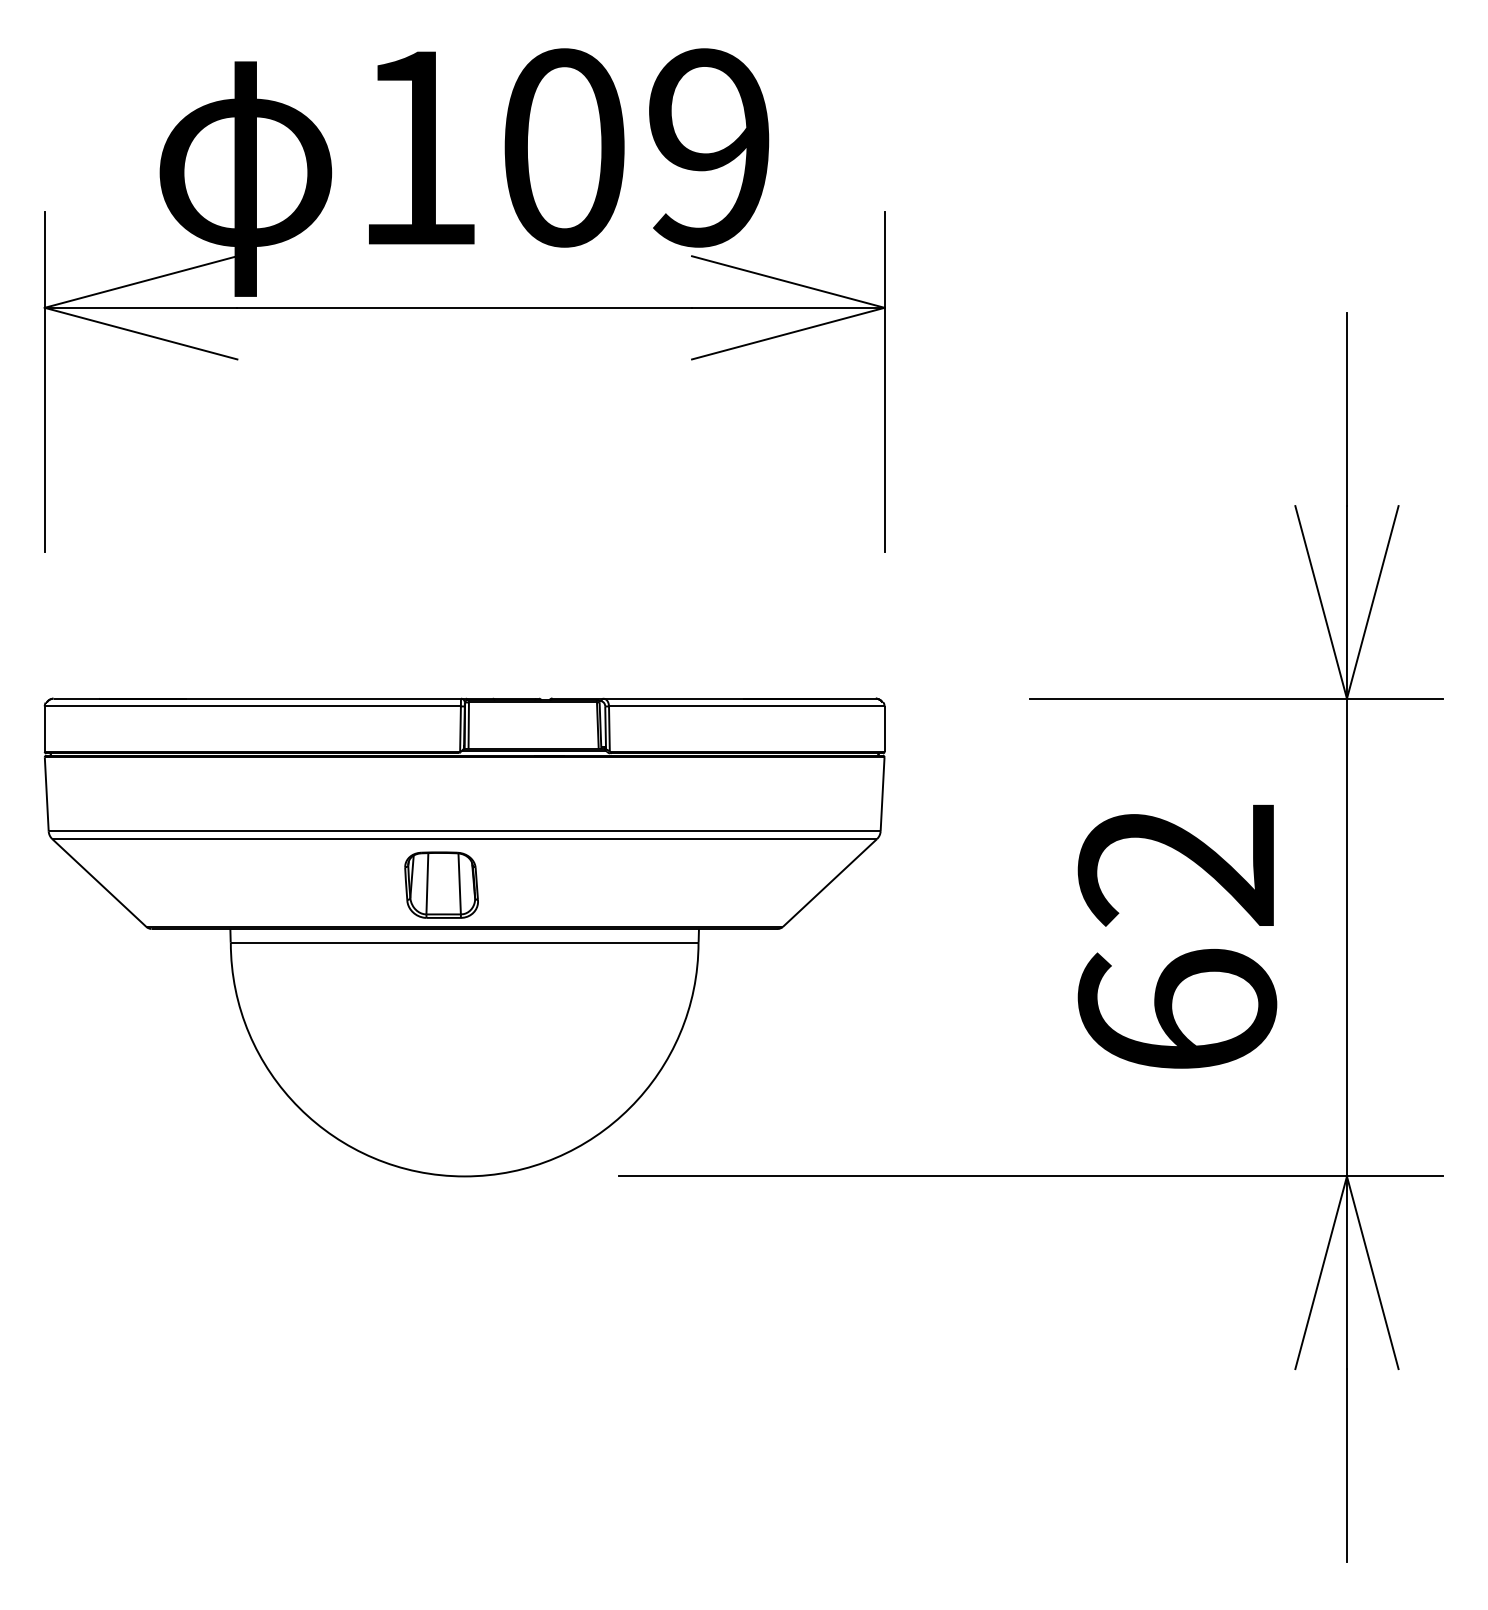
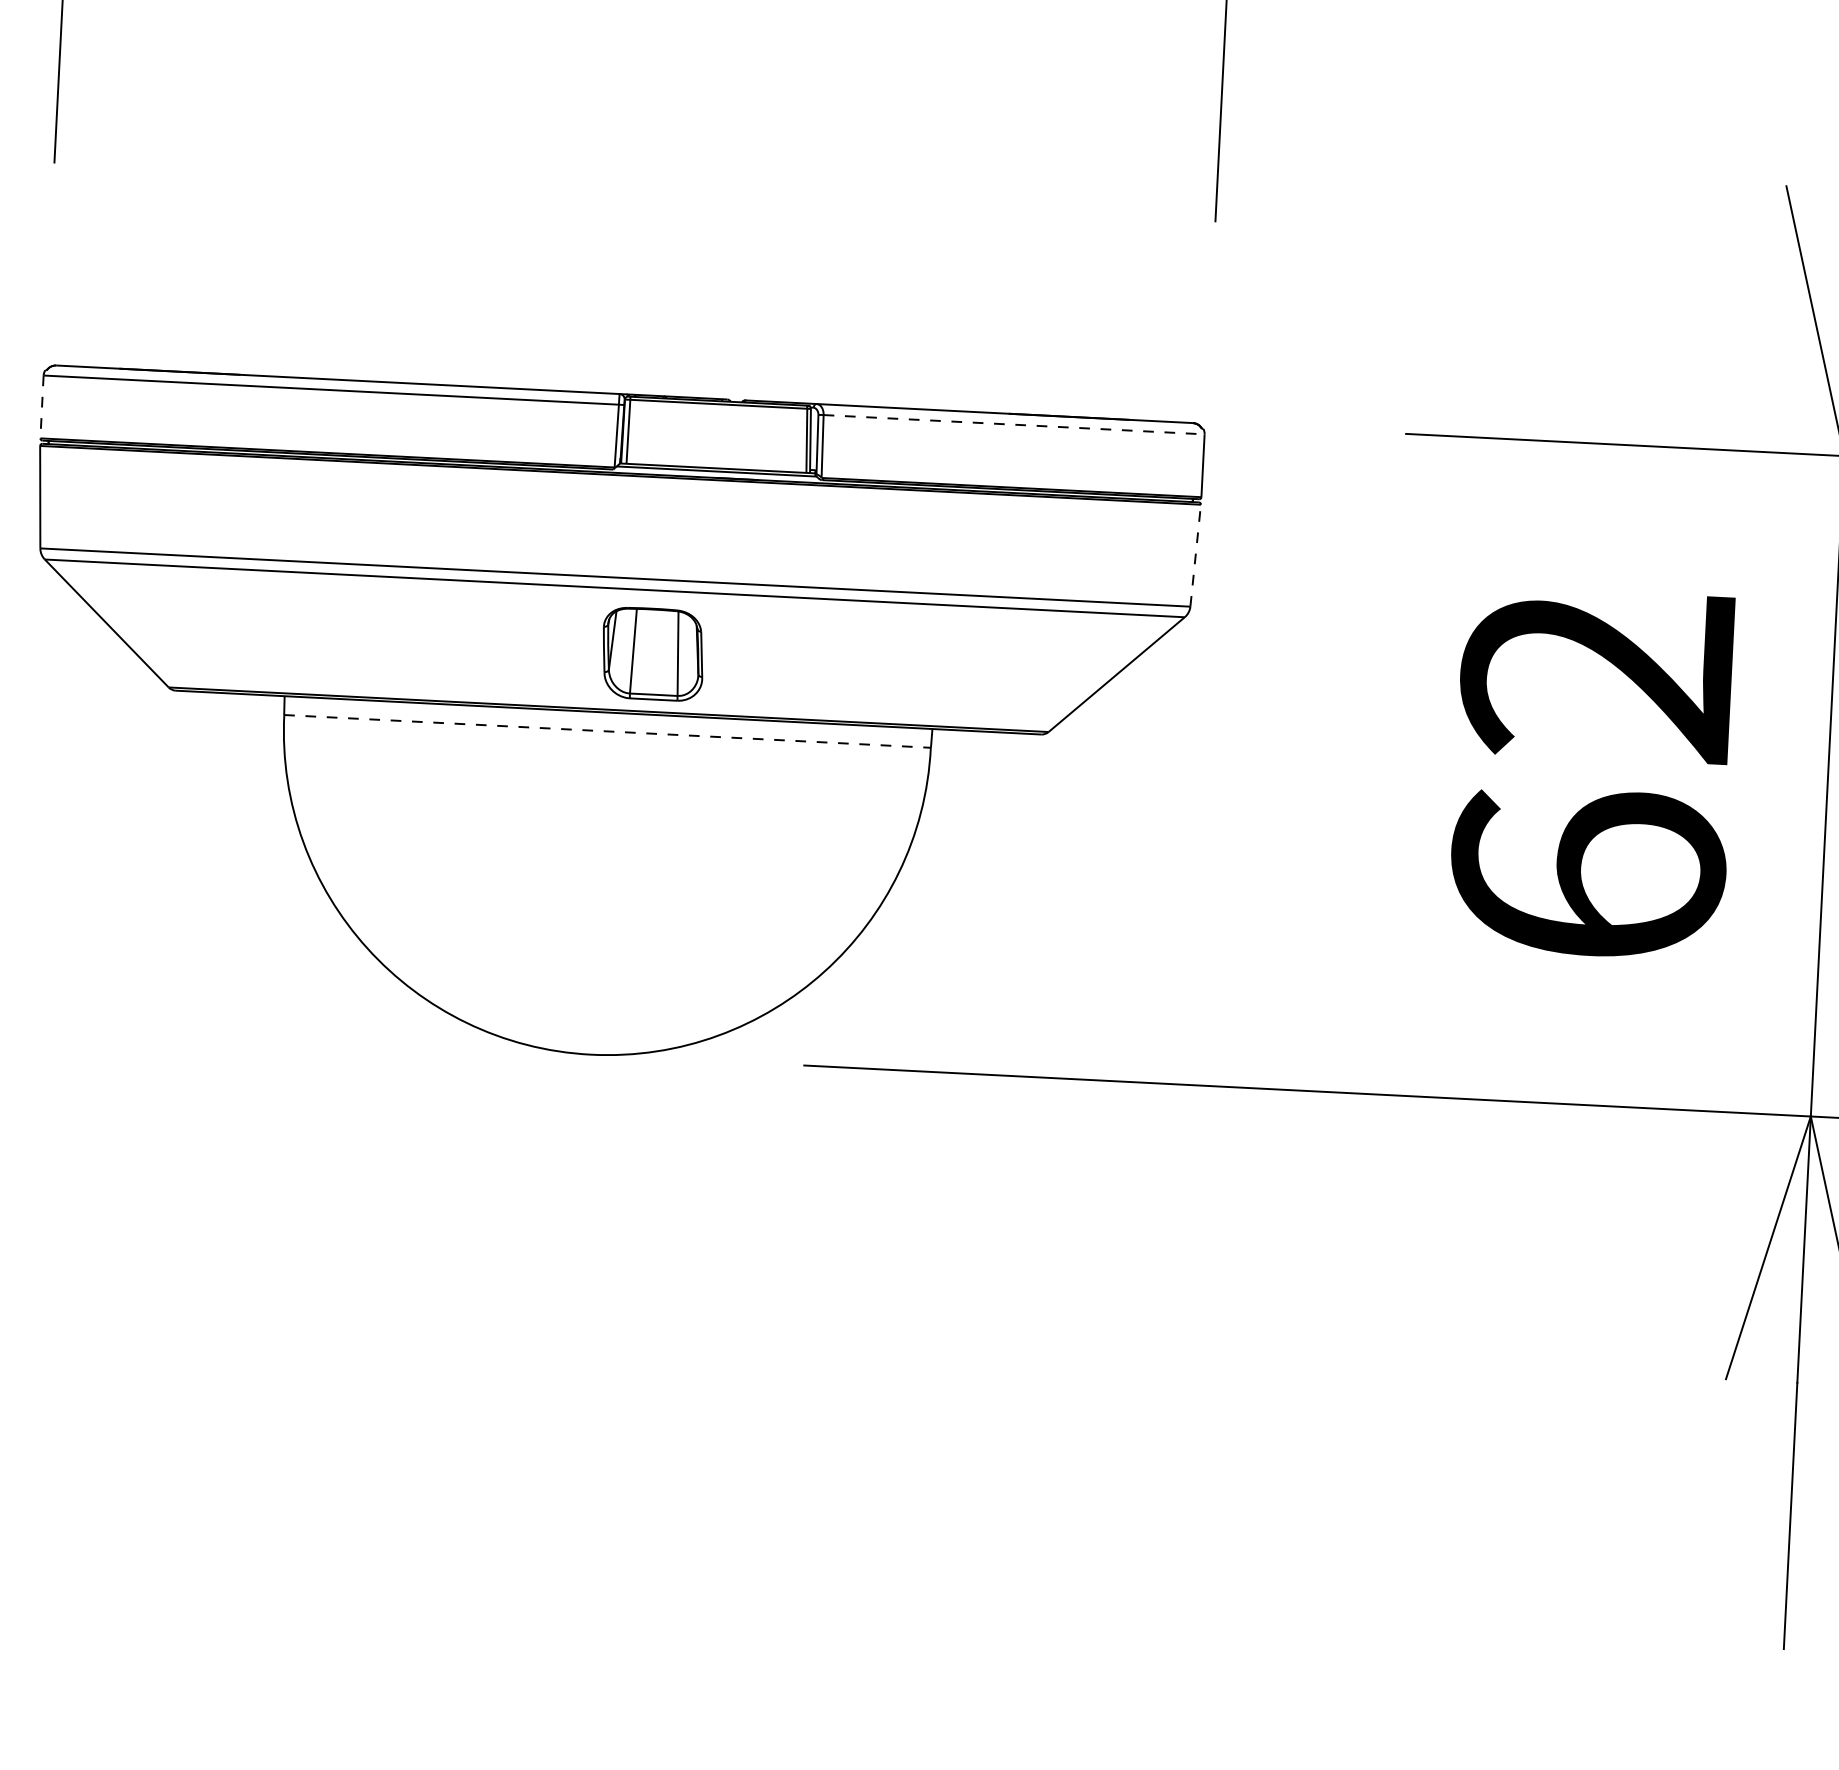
line: (746, 706) -> (1013, 424), solid -> dashed
line: (44, 729) -> (41, 407), solid -> dashed
line: (882, 793) -> (1195, 554), solid -> dashed
part: (441, 884) -> (652, 653), moved
line: (464, 942) -> (607, 731), solid -> dashed

